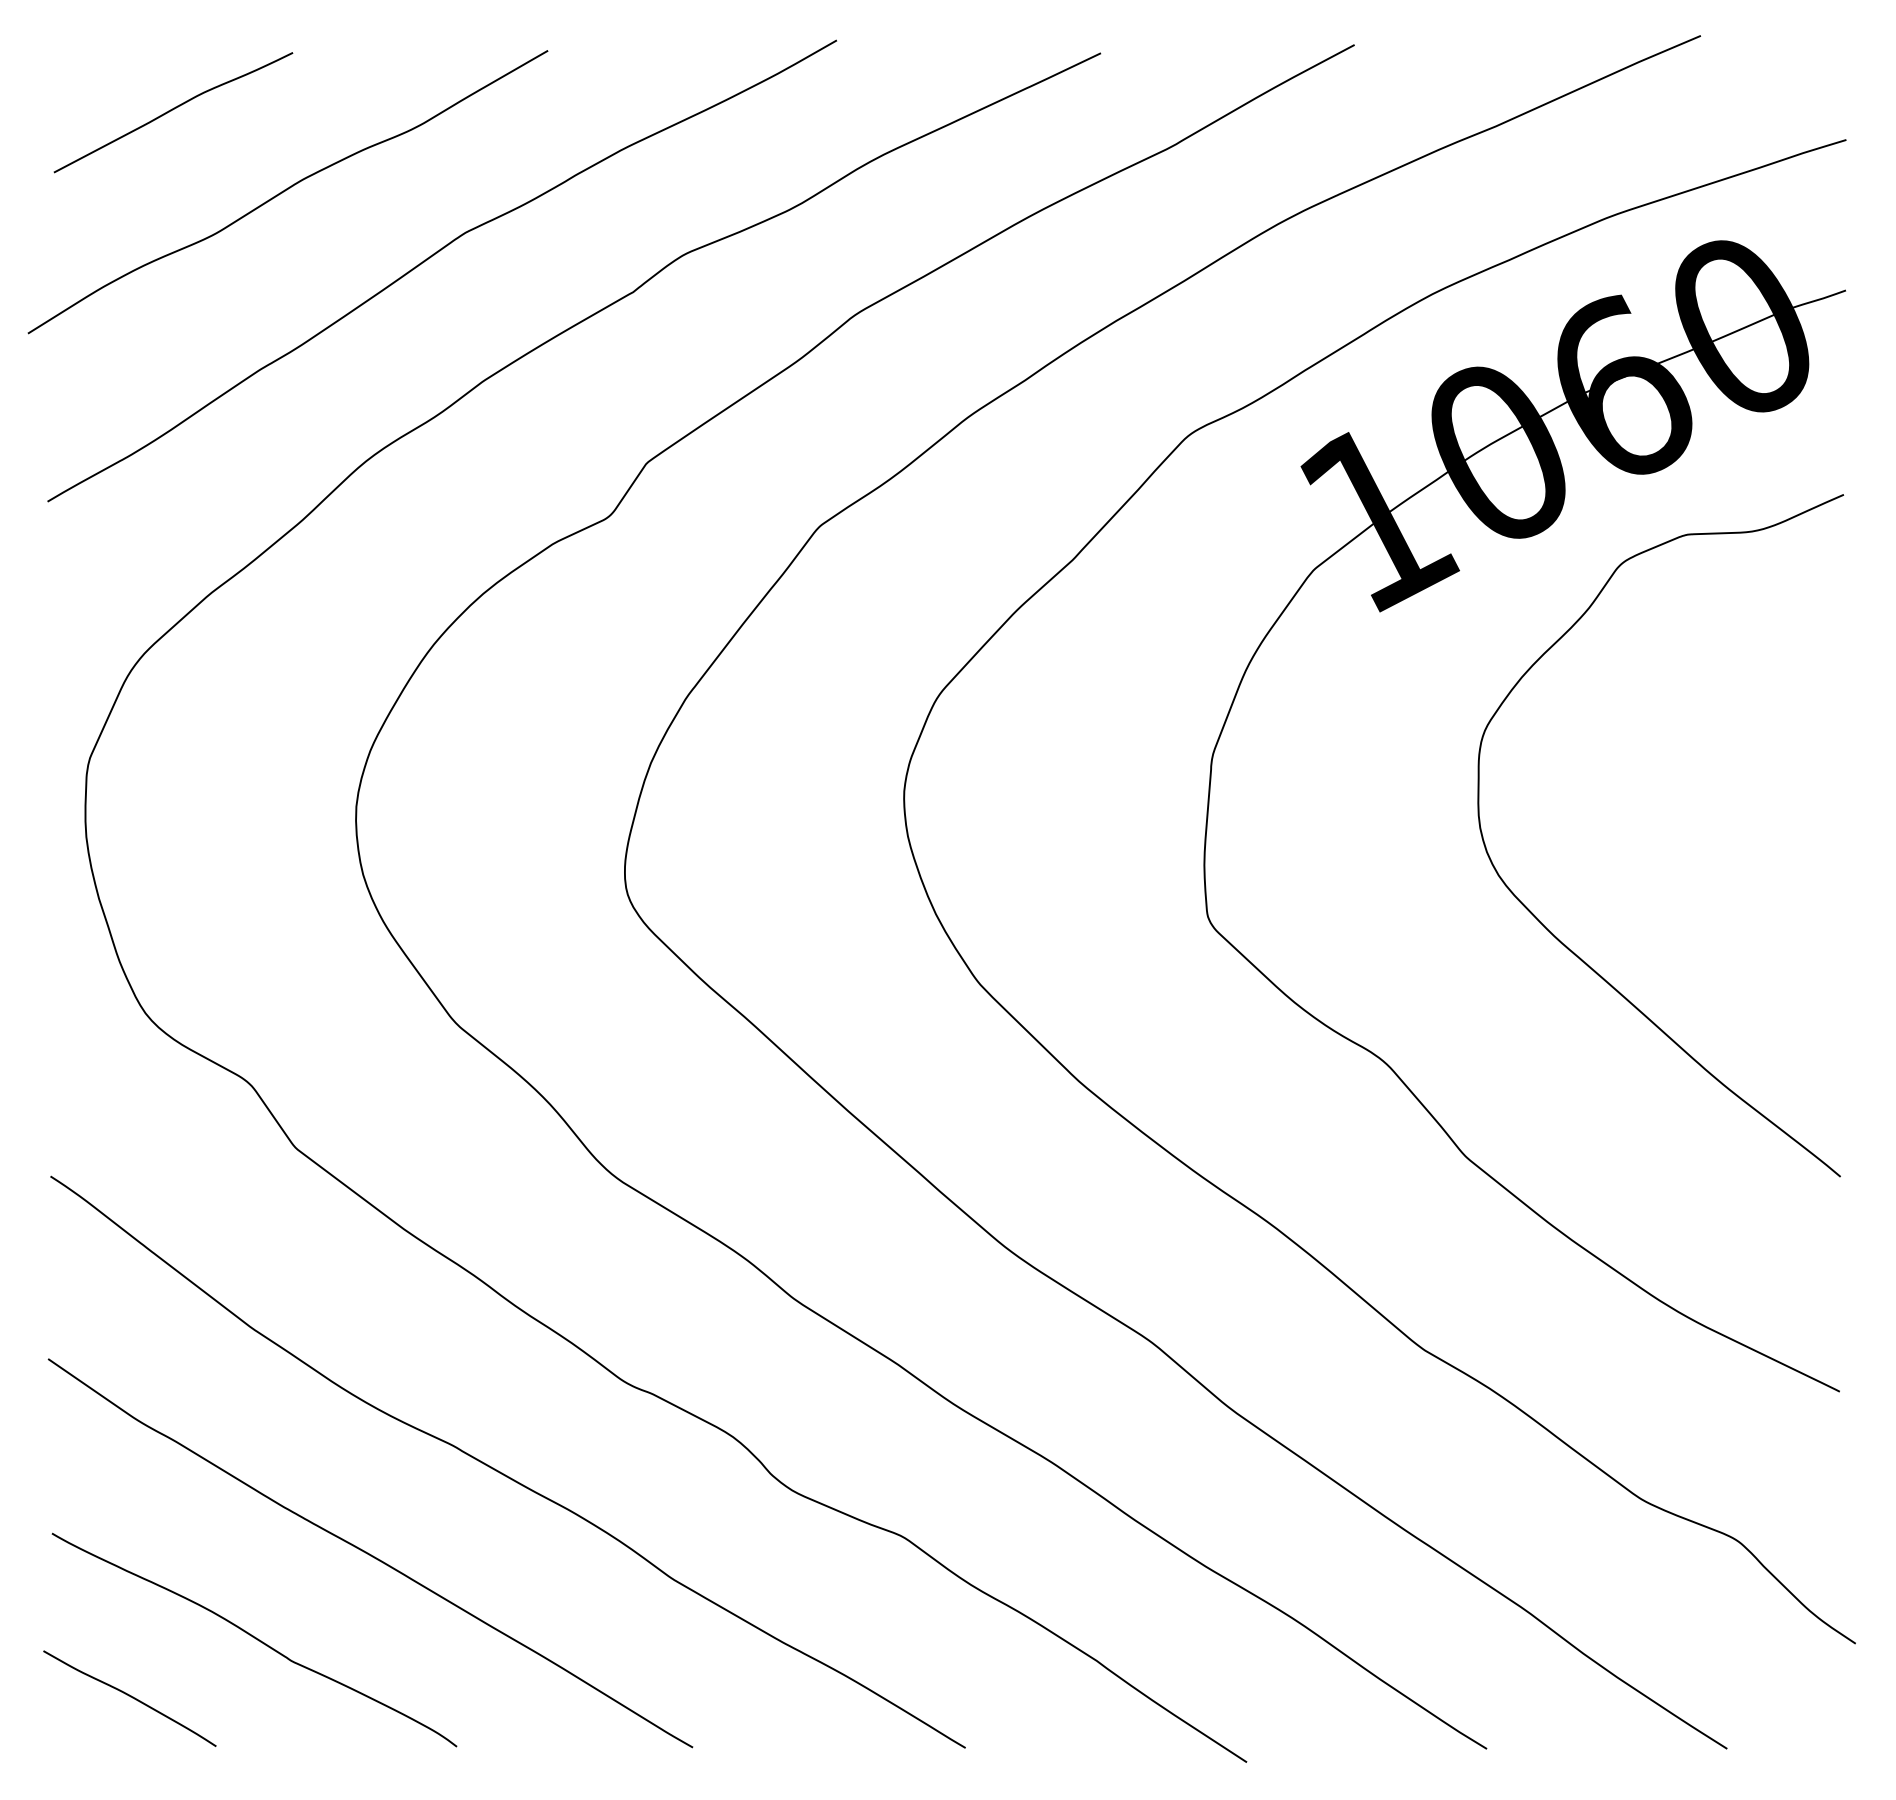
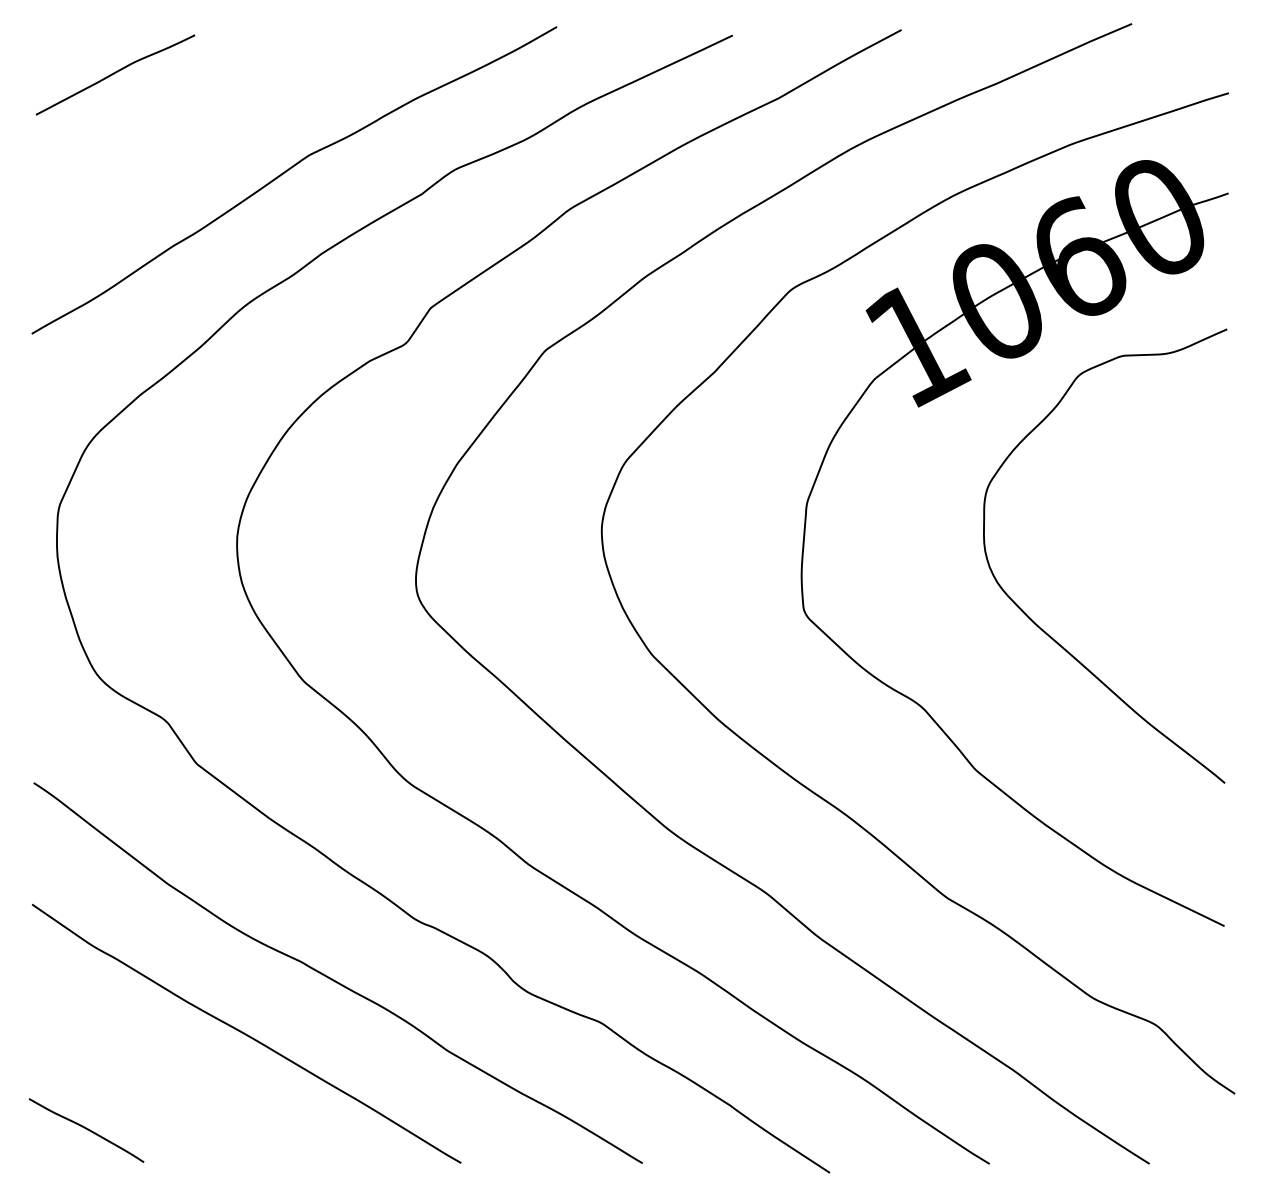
curve: (287, 190) -> (191, 126), removed
curve: (254, 1638) -> (169, 1090), removed

